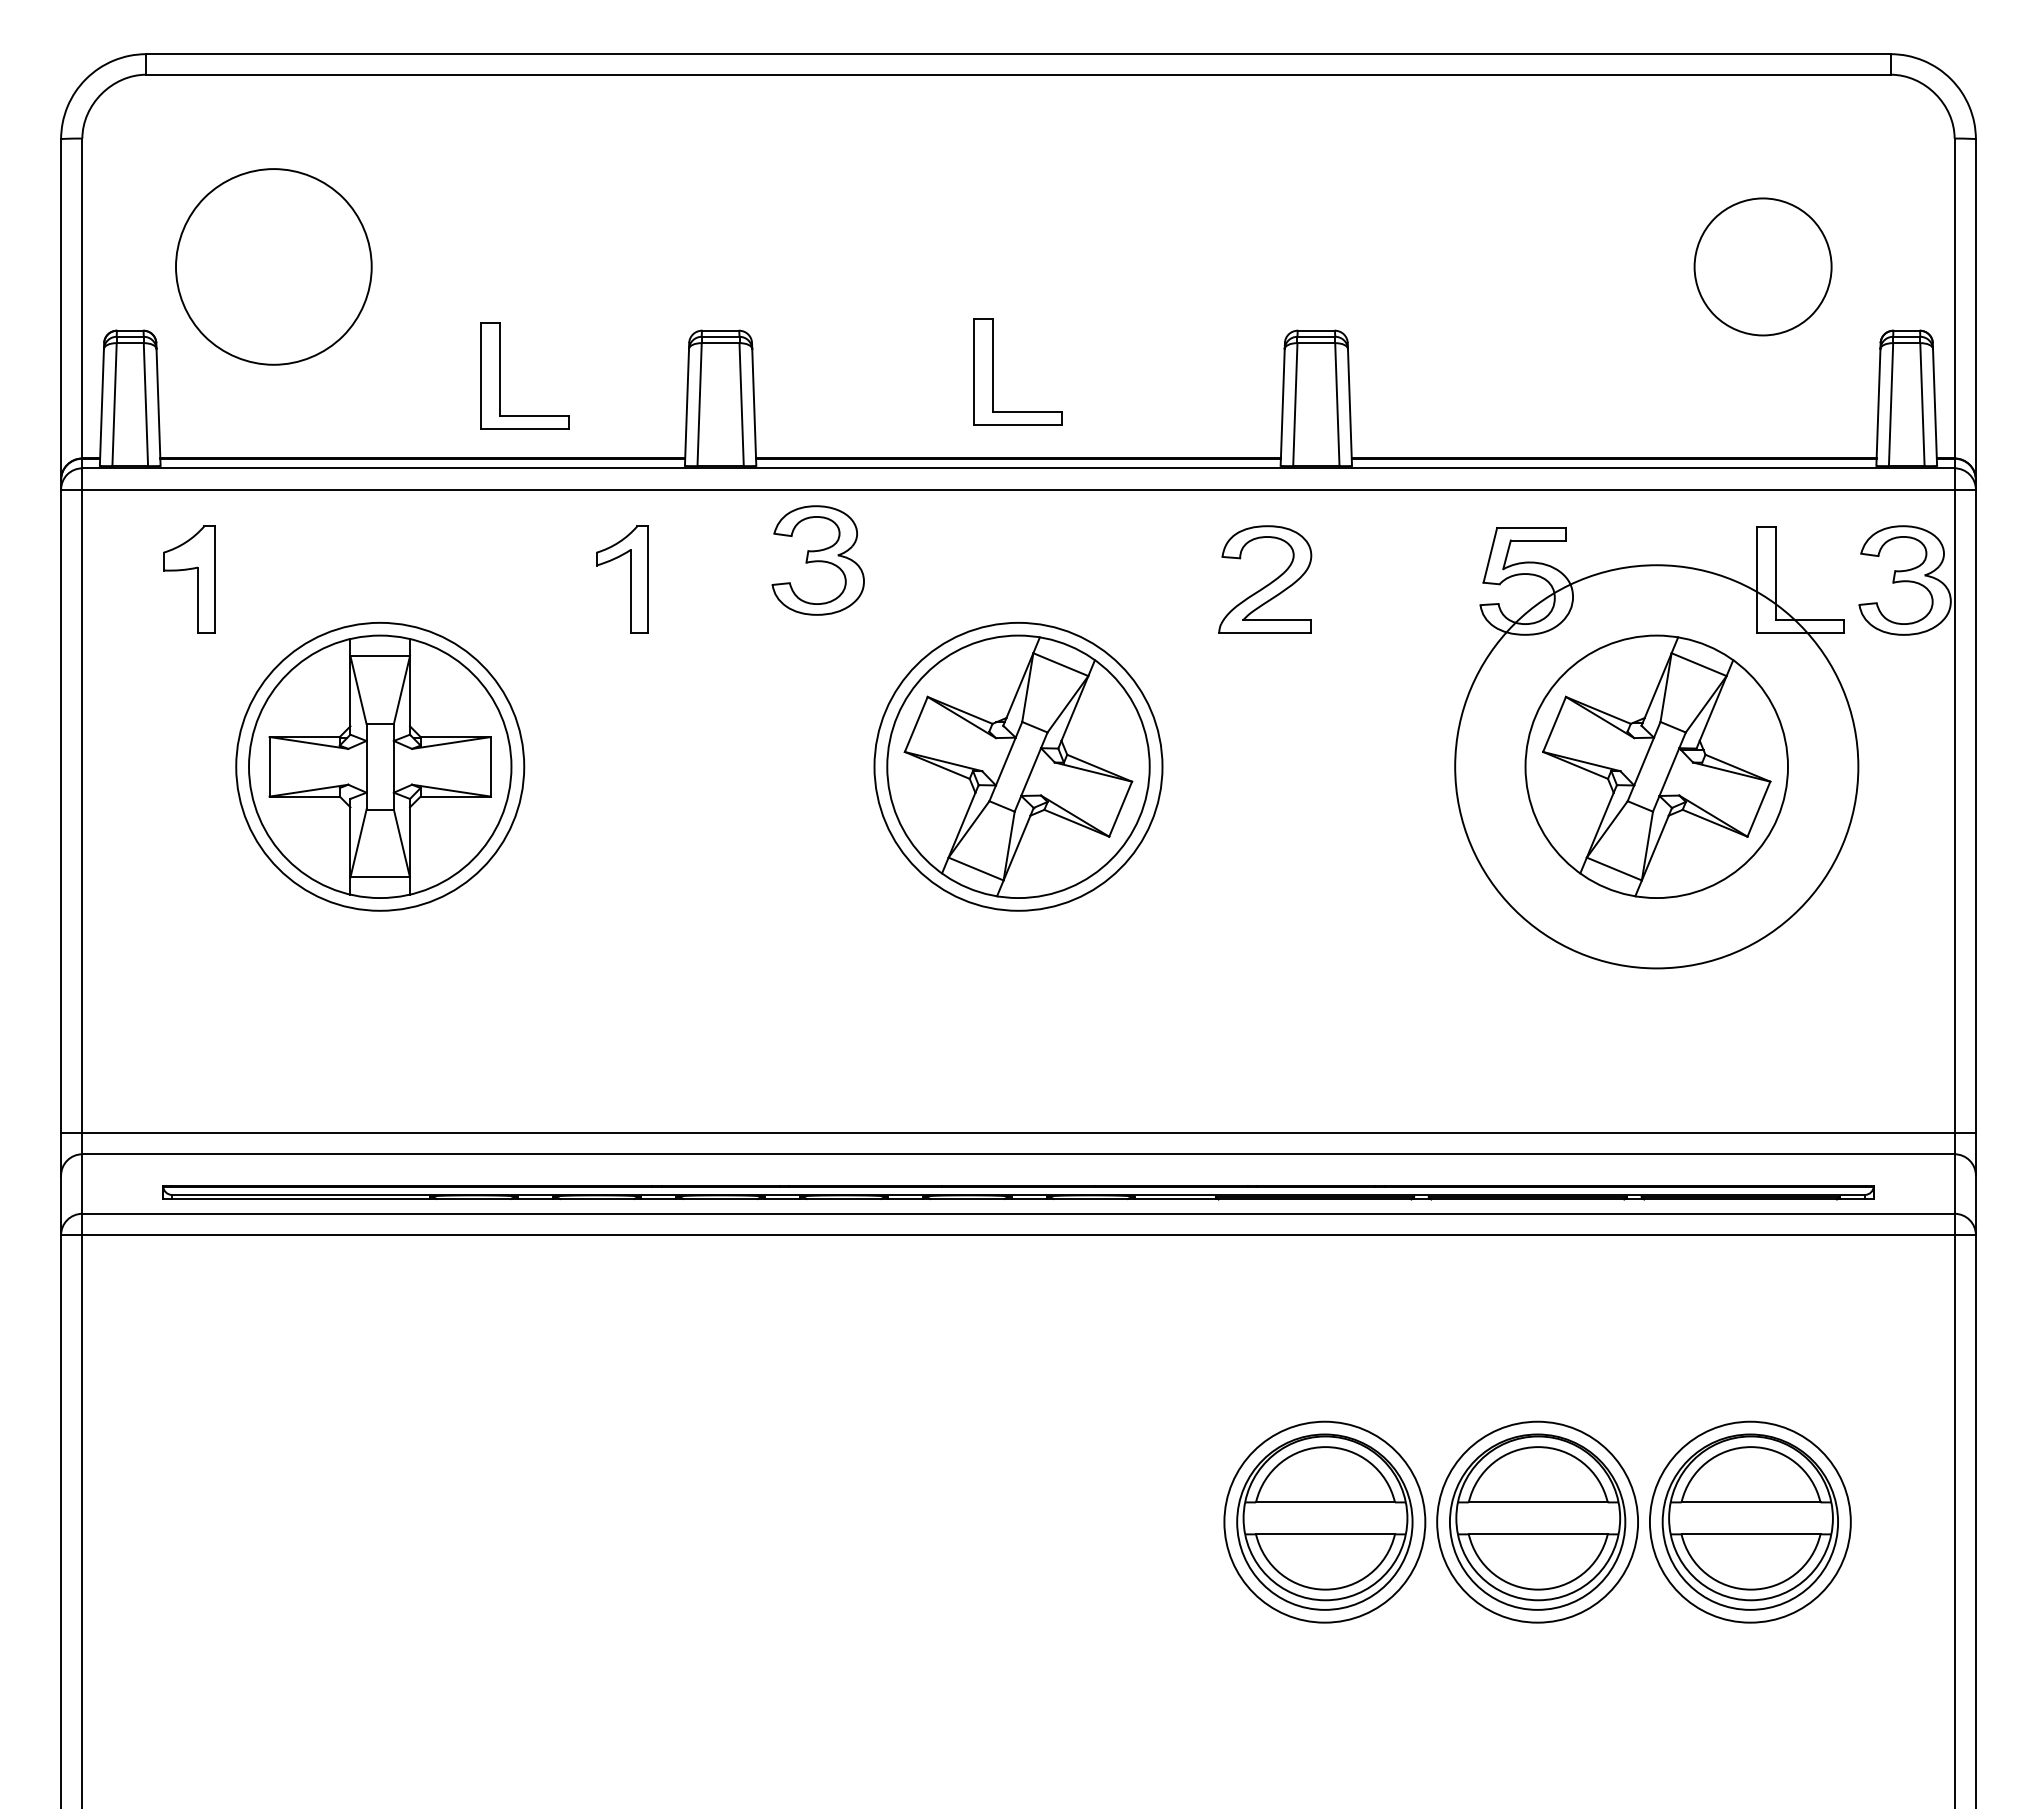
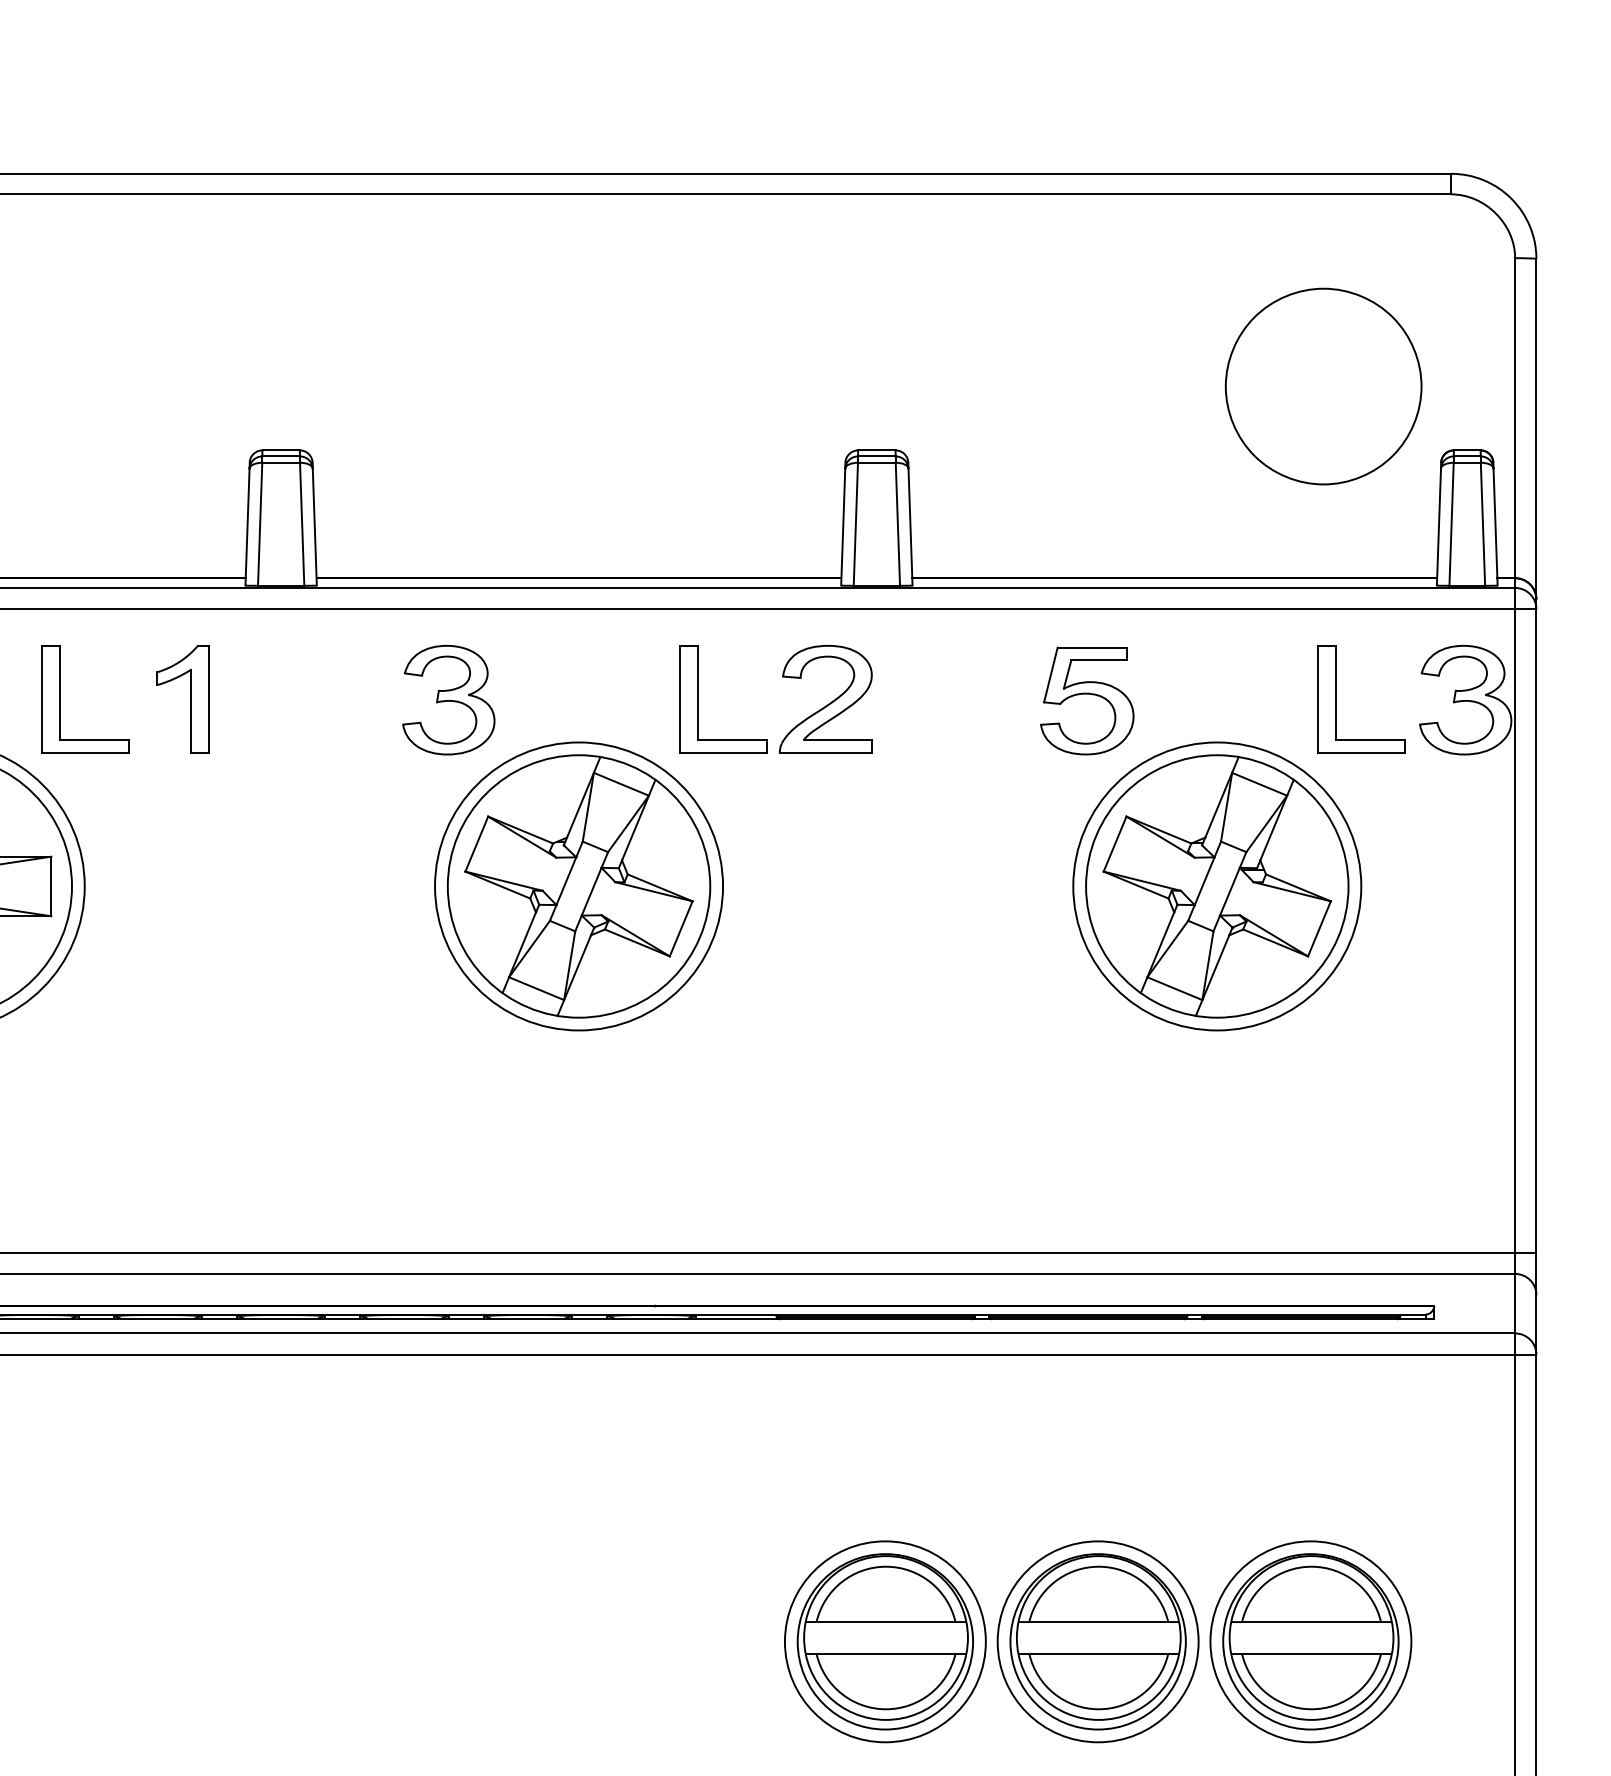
part: (1762, 266) -> (1323, 386), size x1.43
part: (993, 371) -> (699, 699), moved
part: (500, 375) -> (61, 699), moved
part: (817, 560) -> (448, 700), moved
circle: (1656, 766) -> (1217, 886), size x0.71

